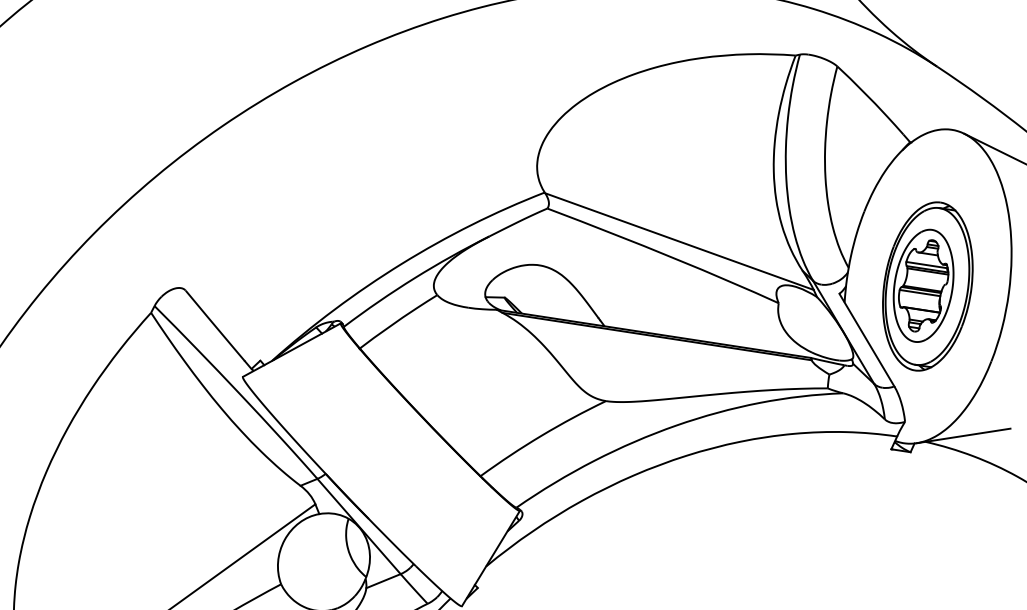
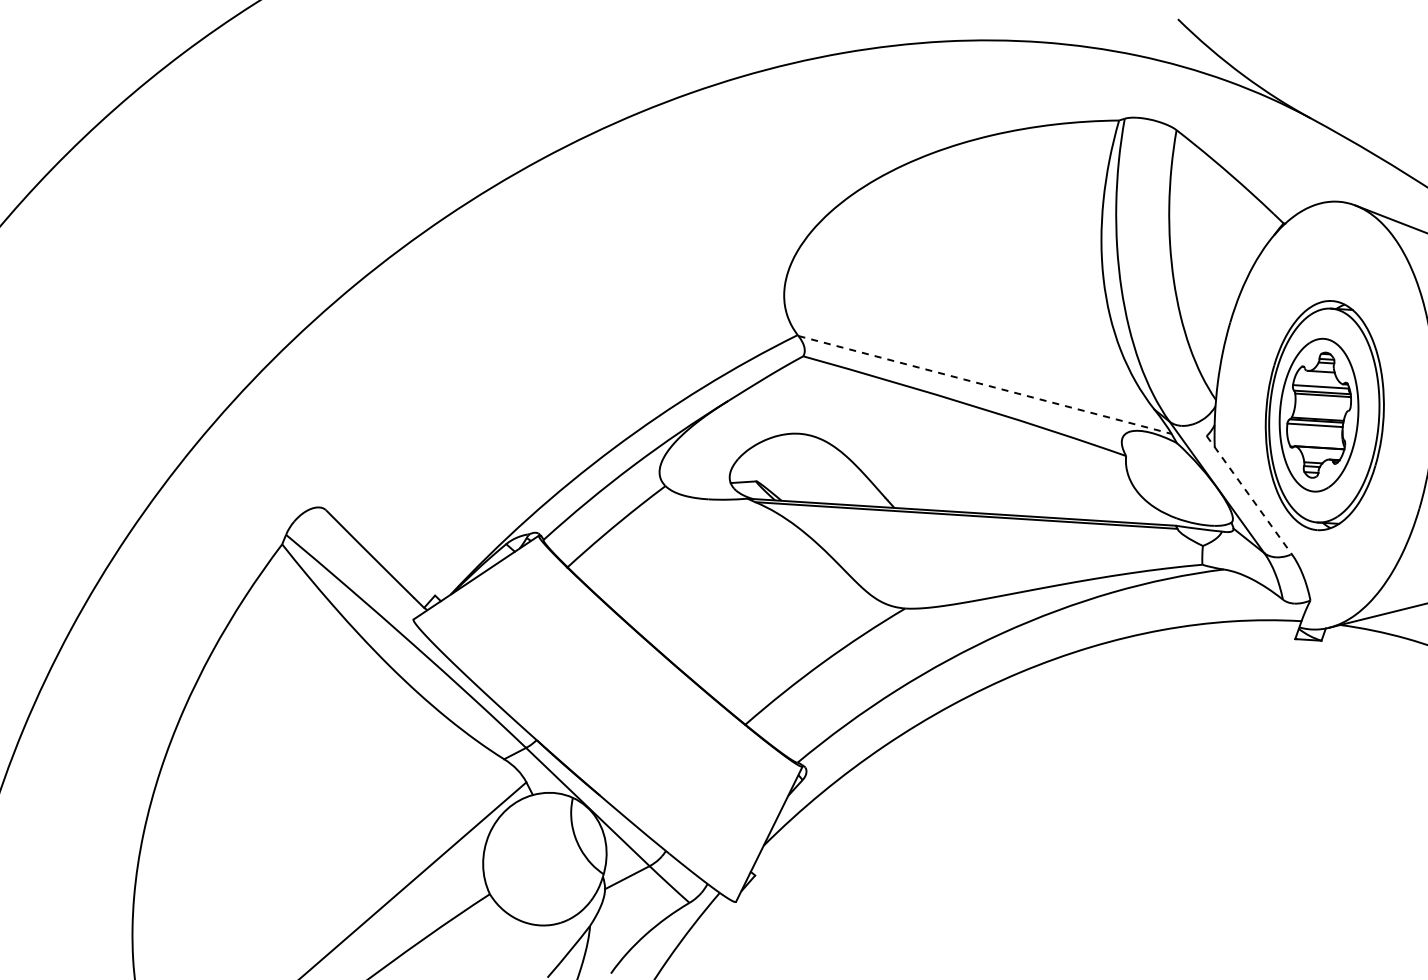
line: (679, 241) -> (985, 384), solid -> dashed
line: (867, 340) -> (1249, 495), solid -> dashed

